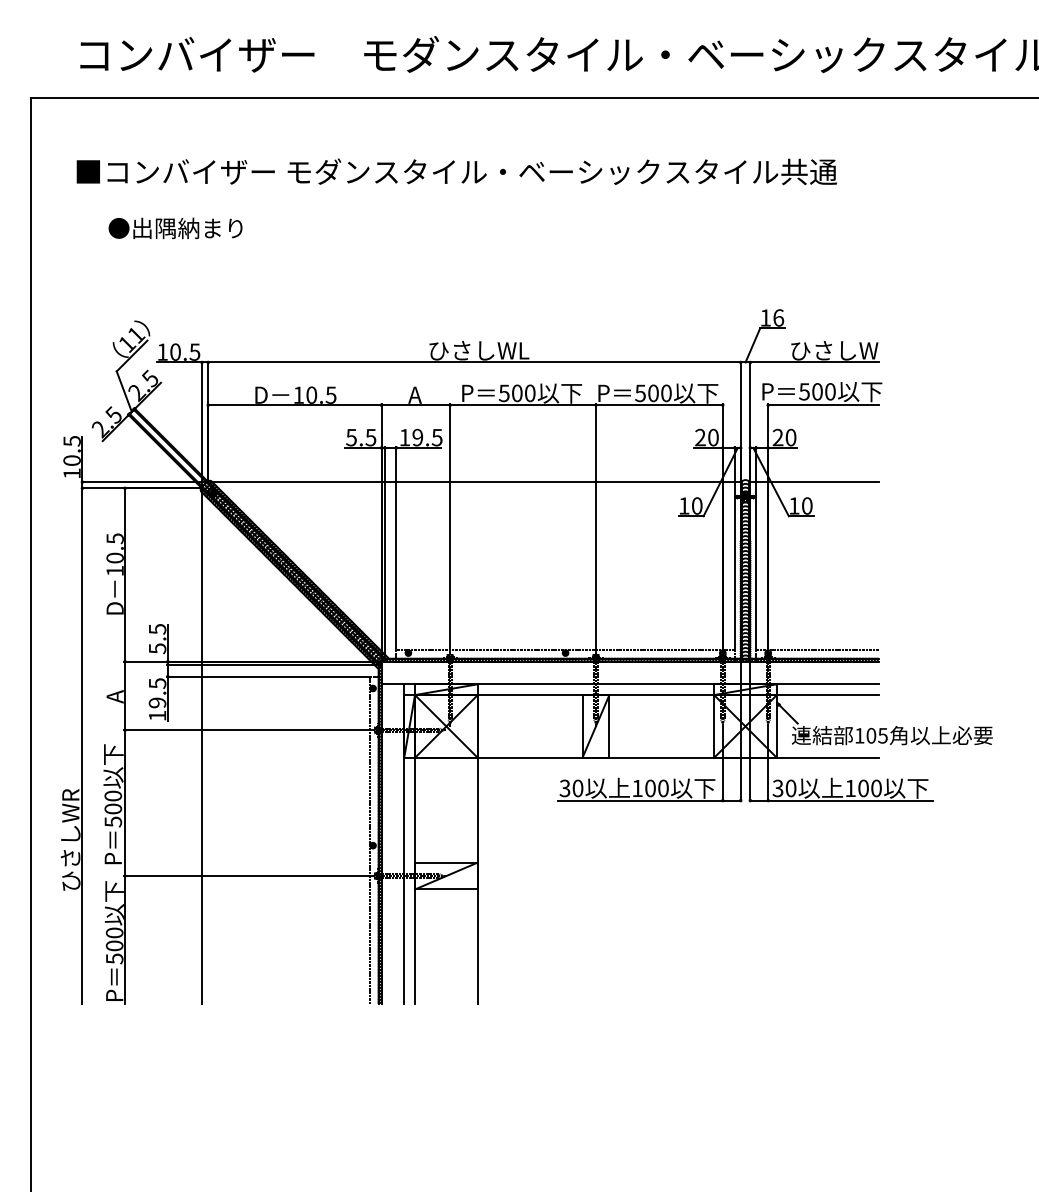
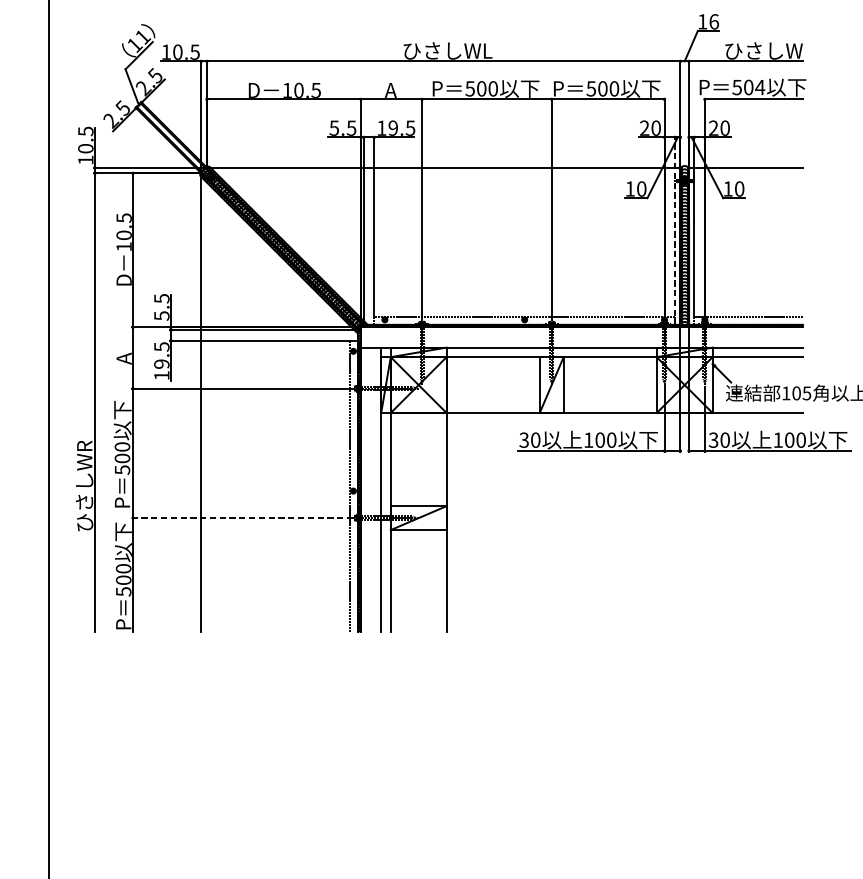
text: (830, 391) -> (760, 87), 500 -> 504
line: (734, 547) -> (674, 225), solid -> dashed
line: (247, 876) -> (241, 518), solid -> dashed

